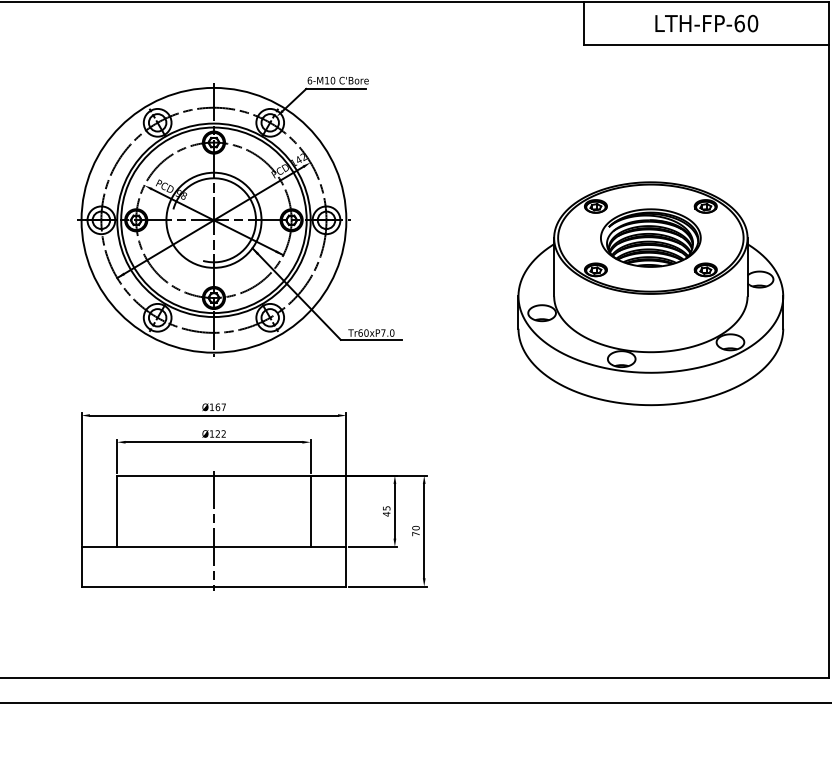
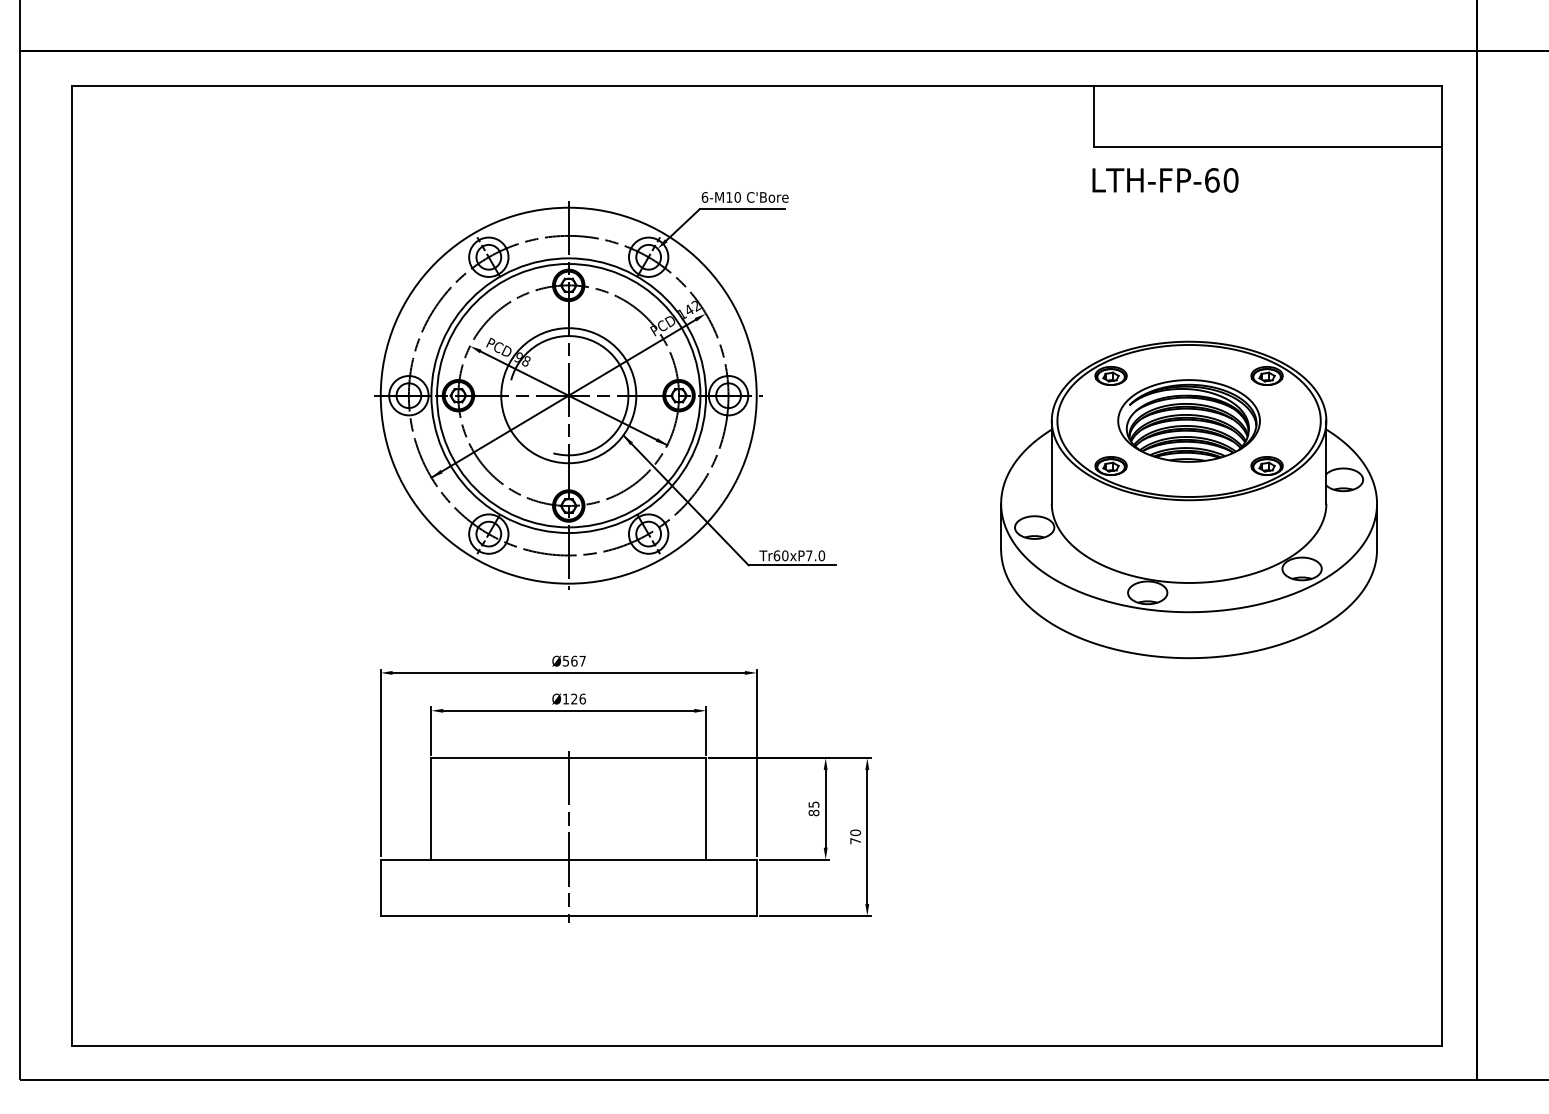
text: (706, 23) -> (1165, 180), moved
text: (211, 407) -> (565, 661), Ø167 -> Ø567
text: (223, 433) -> (582, 698), Ø122 -> Ø126
text: (386, 513) -> (813, 812), 45 -> 85

